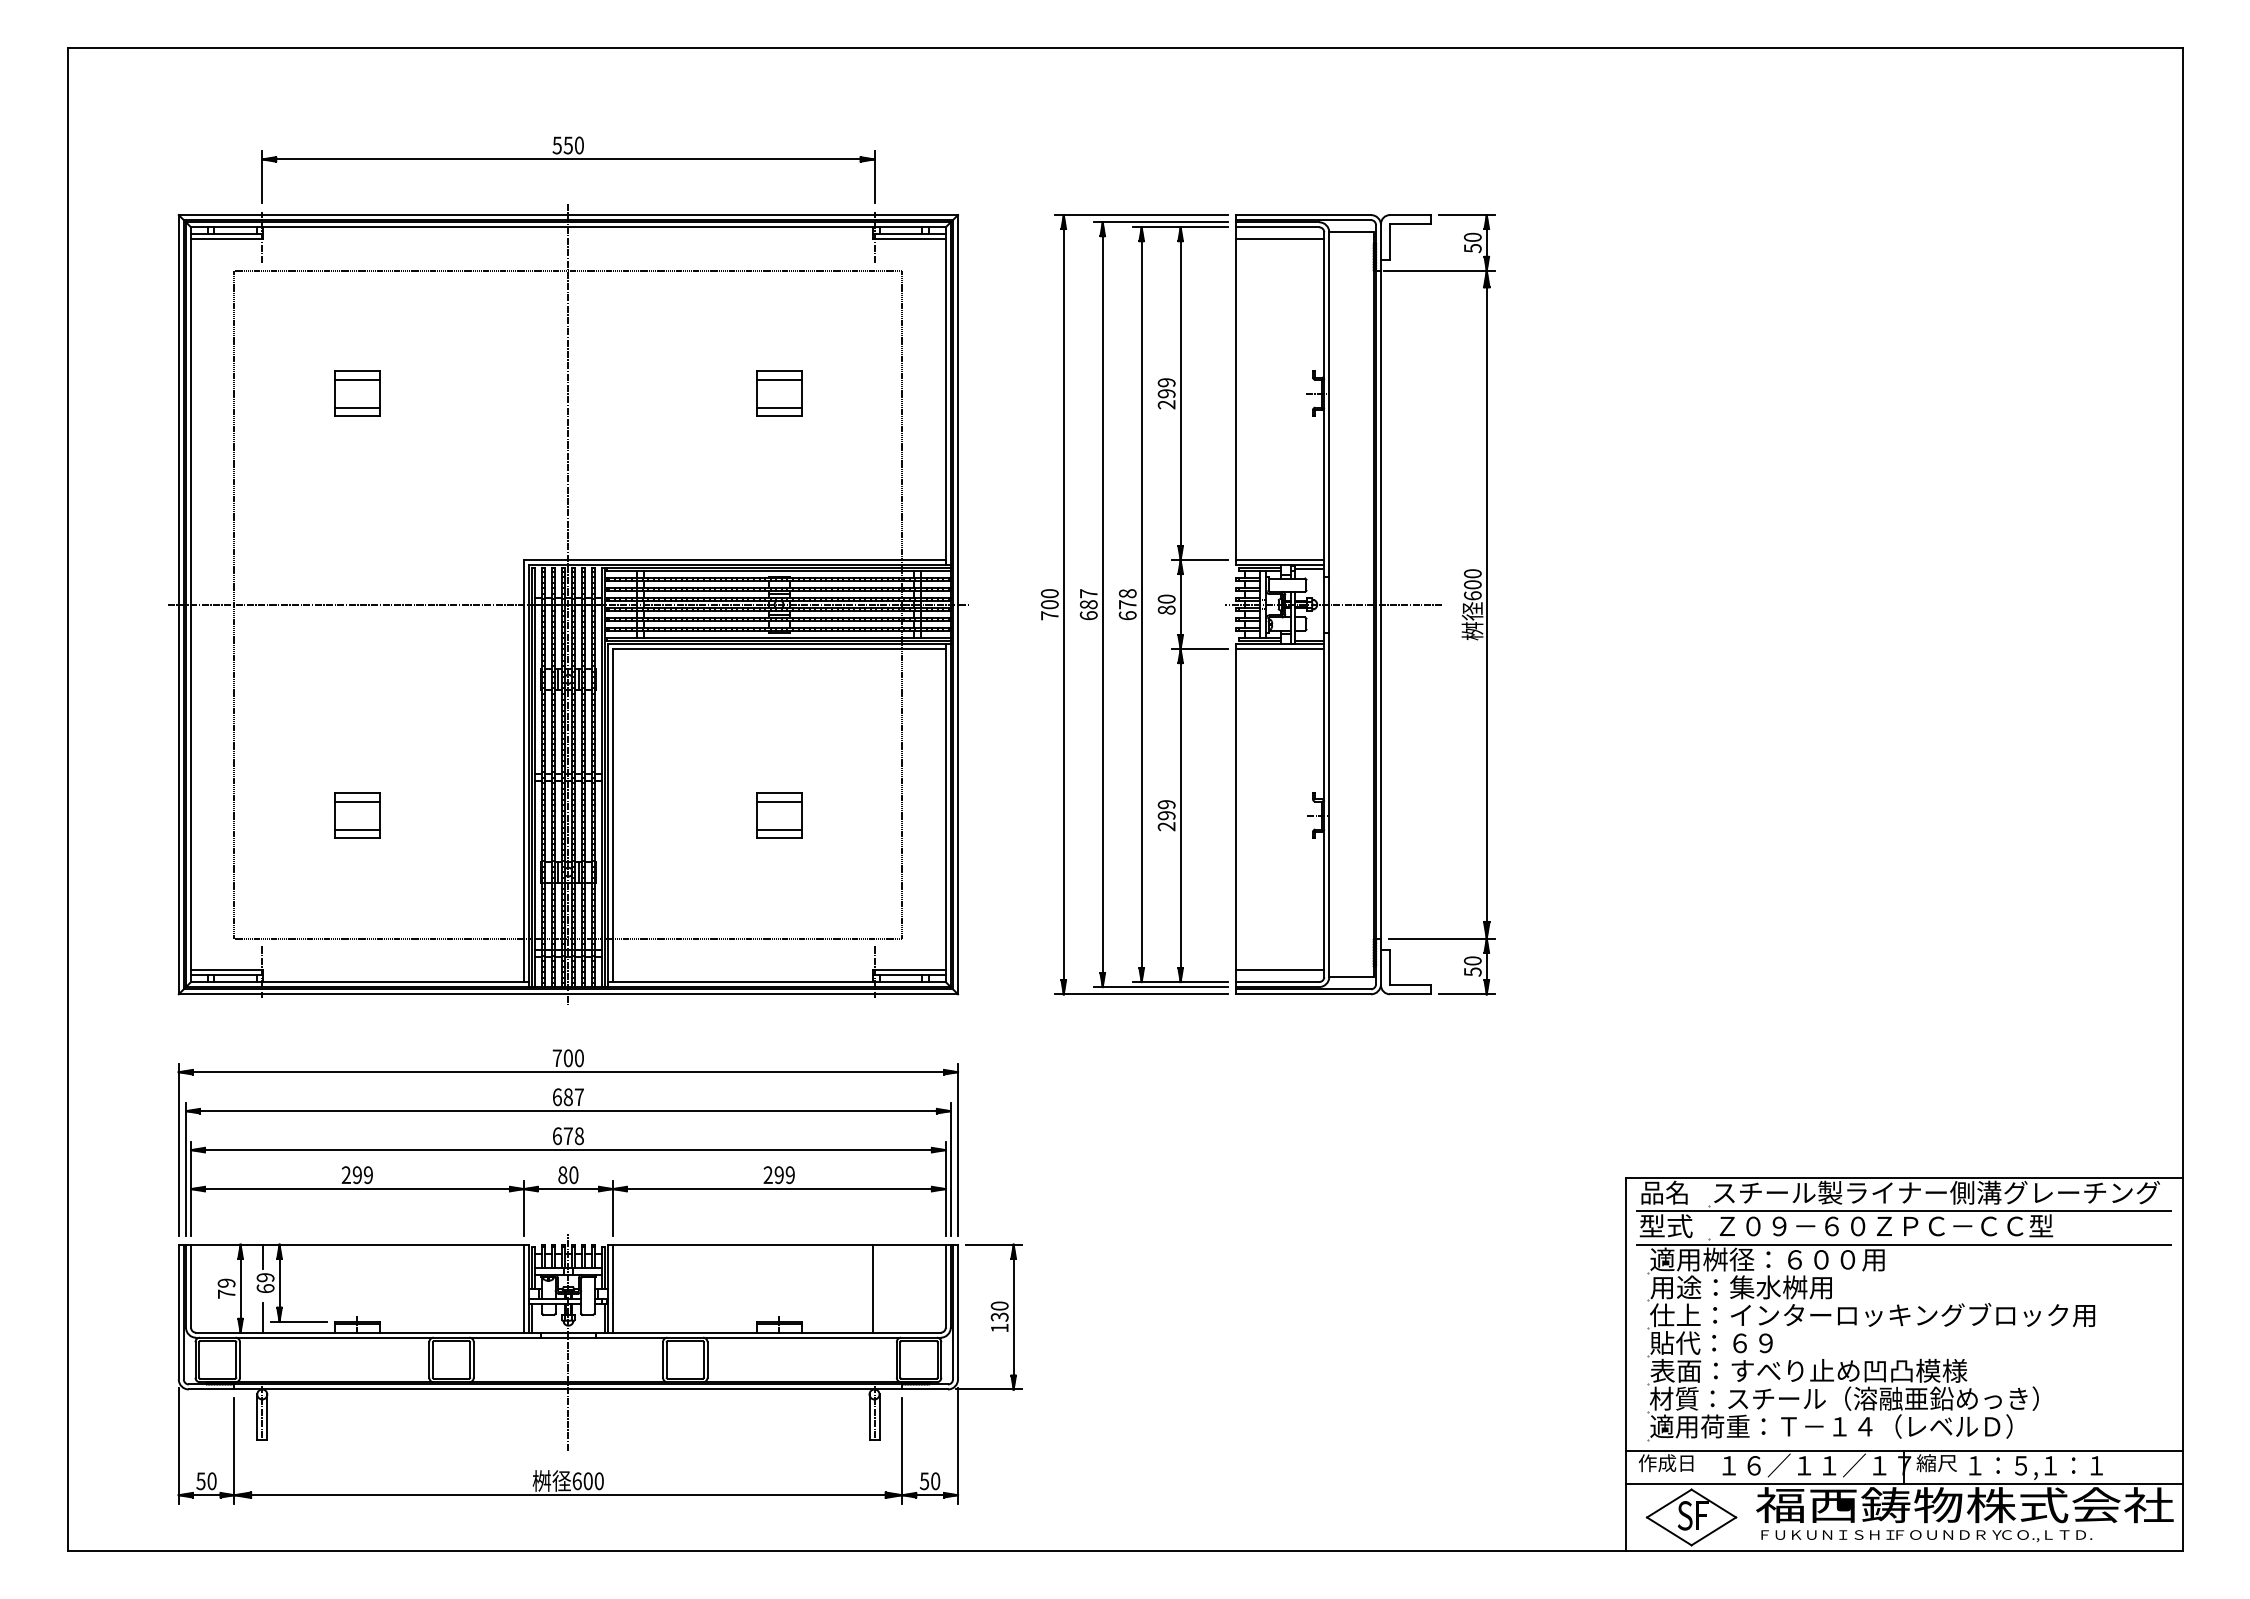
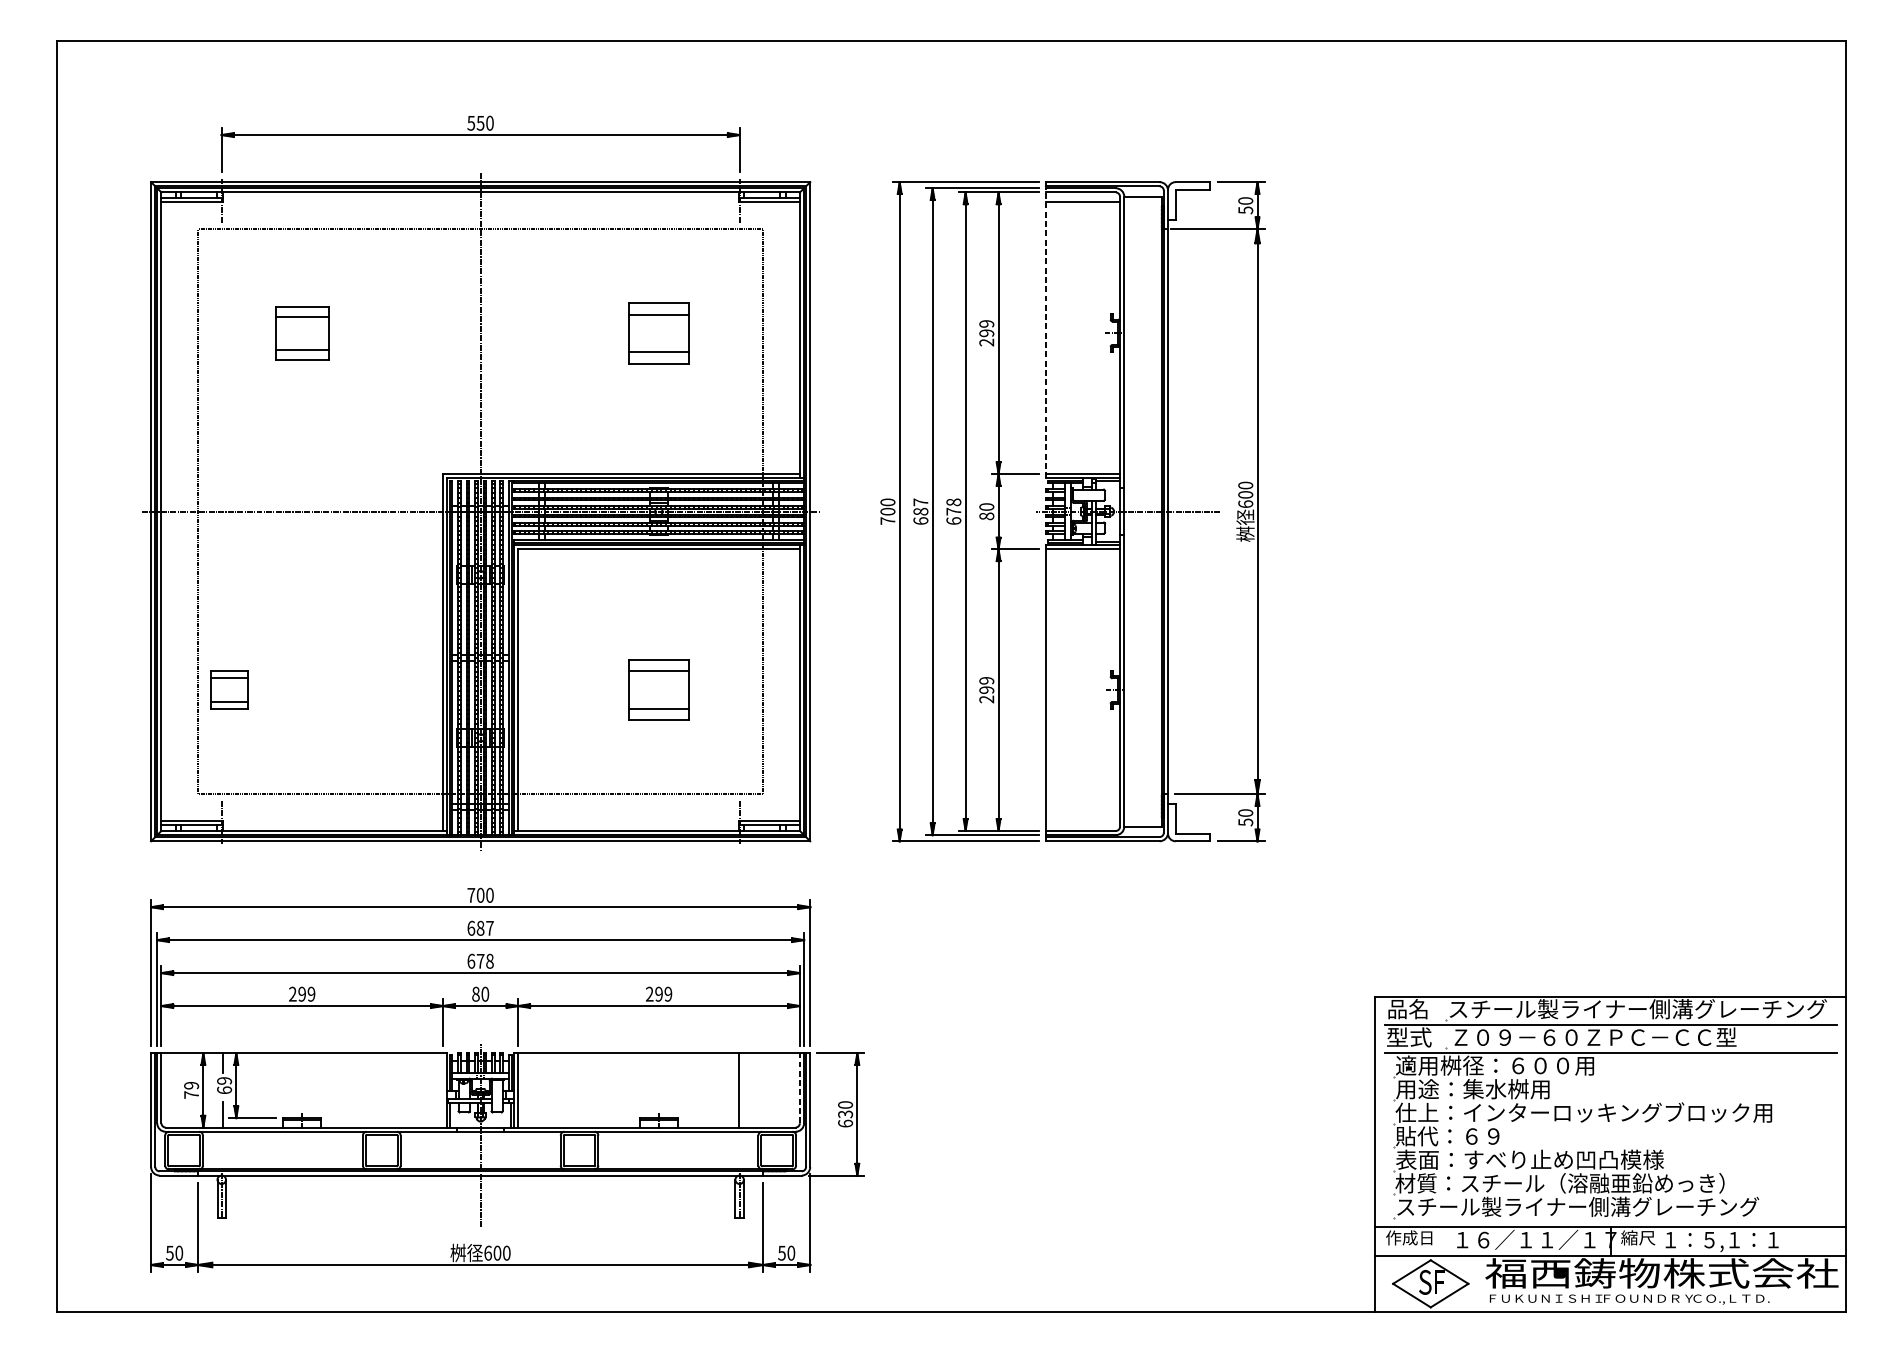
part: (357, 393) -> (302, 333), size x1.4
part: (779, 393) -> (659, 333), size x1.6
line: (1236, 393) -> (1045, 333), solid -> dashed
part: (357, 815) -> (229, 690), moved
part: (779, 815) -> (659, 690), size x1.6
line: (1280, 970) -> (1083, 821), removed
line: (945, 1285) -> (799, 1087), solid -> dashed
line: (523, 1288) -> (442, 1090), removed
text: (999, 1327) -> (845, 1123), 130 -> 630
text: (1864, 1426) -> (1577, 1206), 適用荷重：Ｔ－１４（レベルＤ） -> スチール製ライナー側溝グレーチング

